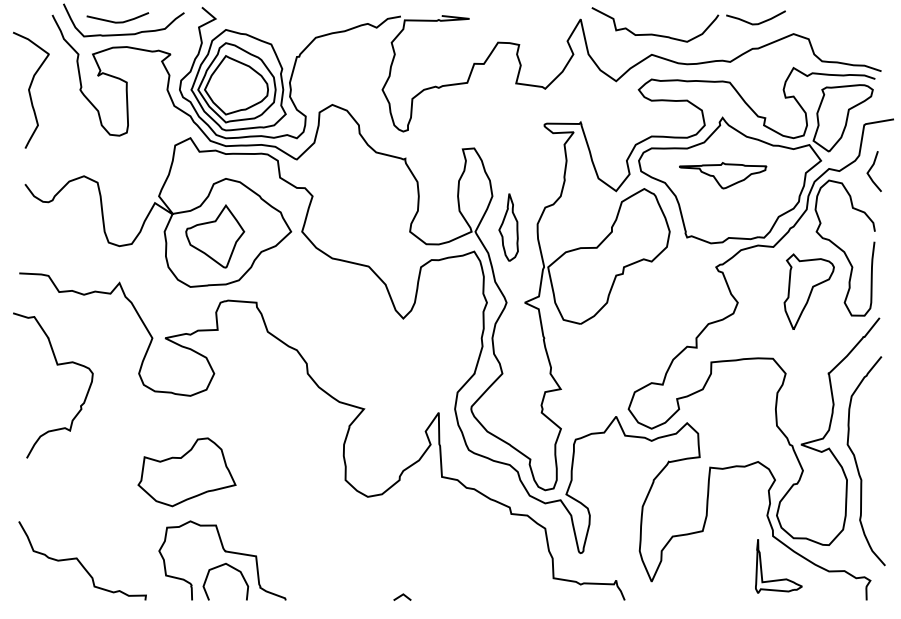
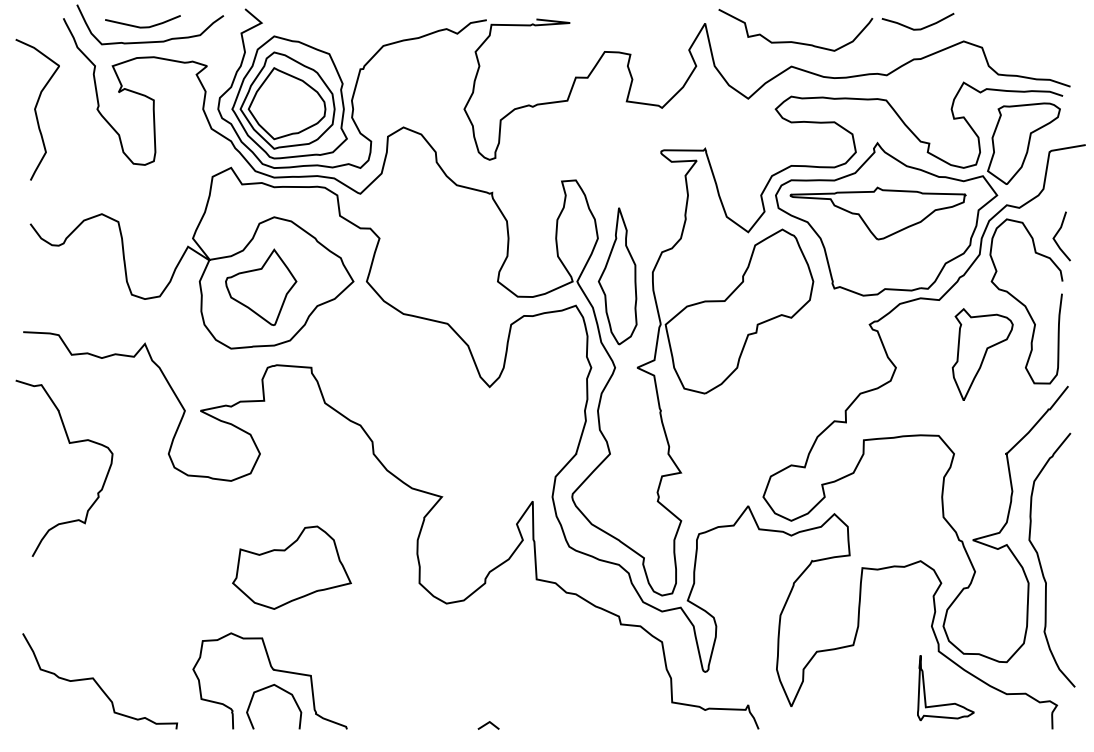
line: (870, 169) -> (1057, 234), moved
part: (722, 175) -> (877, 213), size x1.67
part: (508, 227) -> (617, 276), size x1.67
part: (186, 472) -> (291, 567), moved

